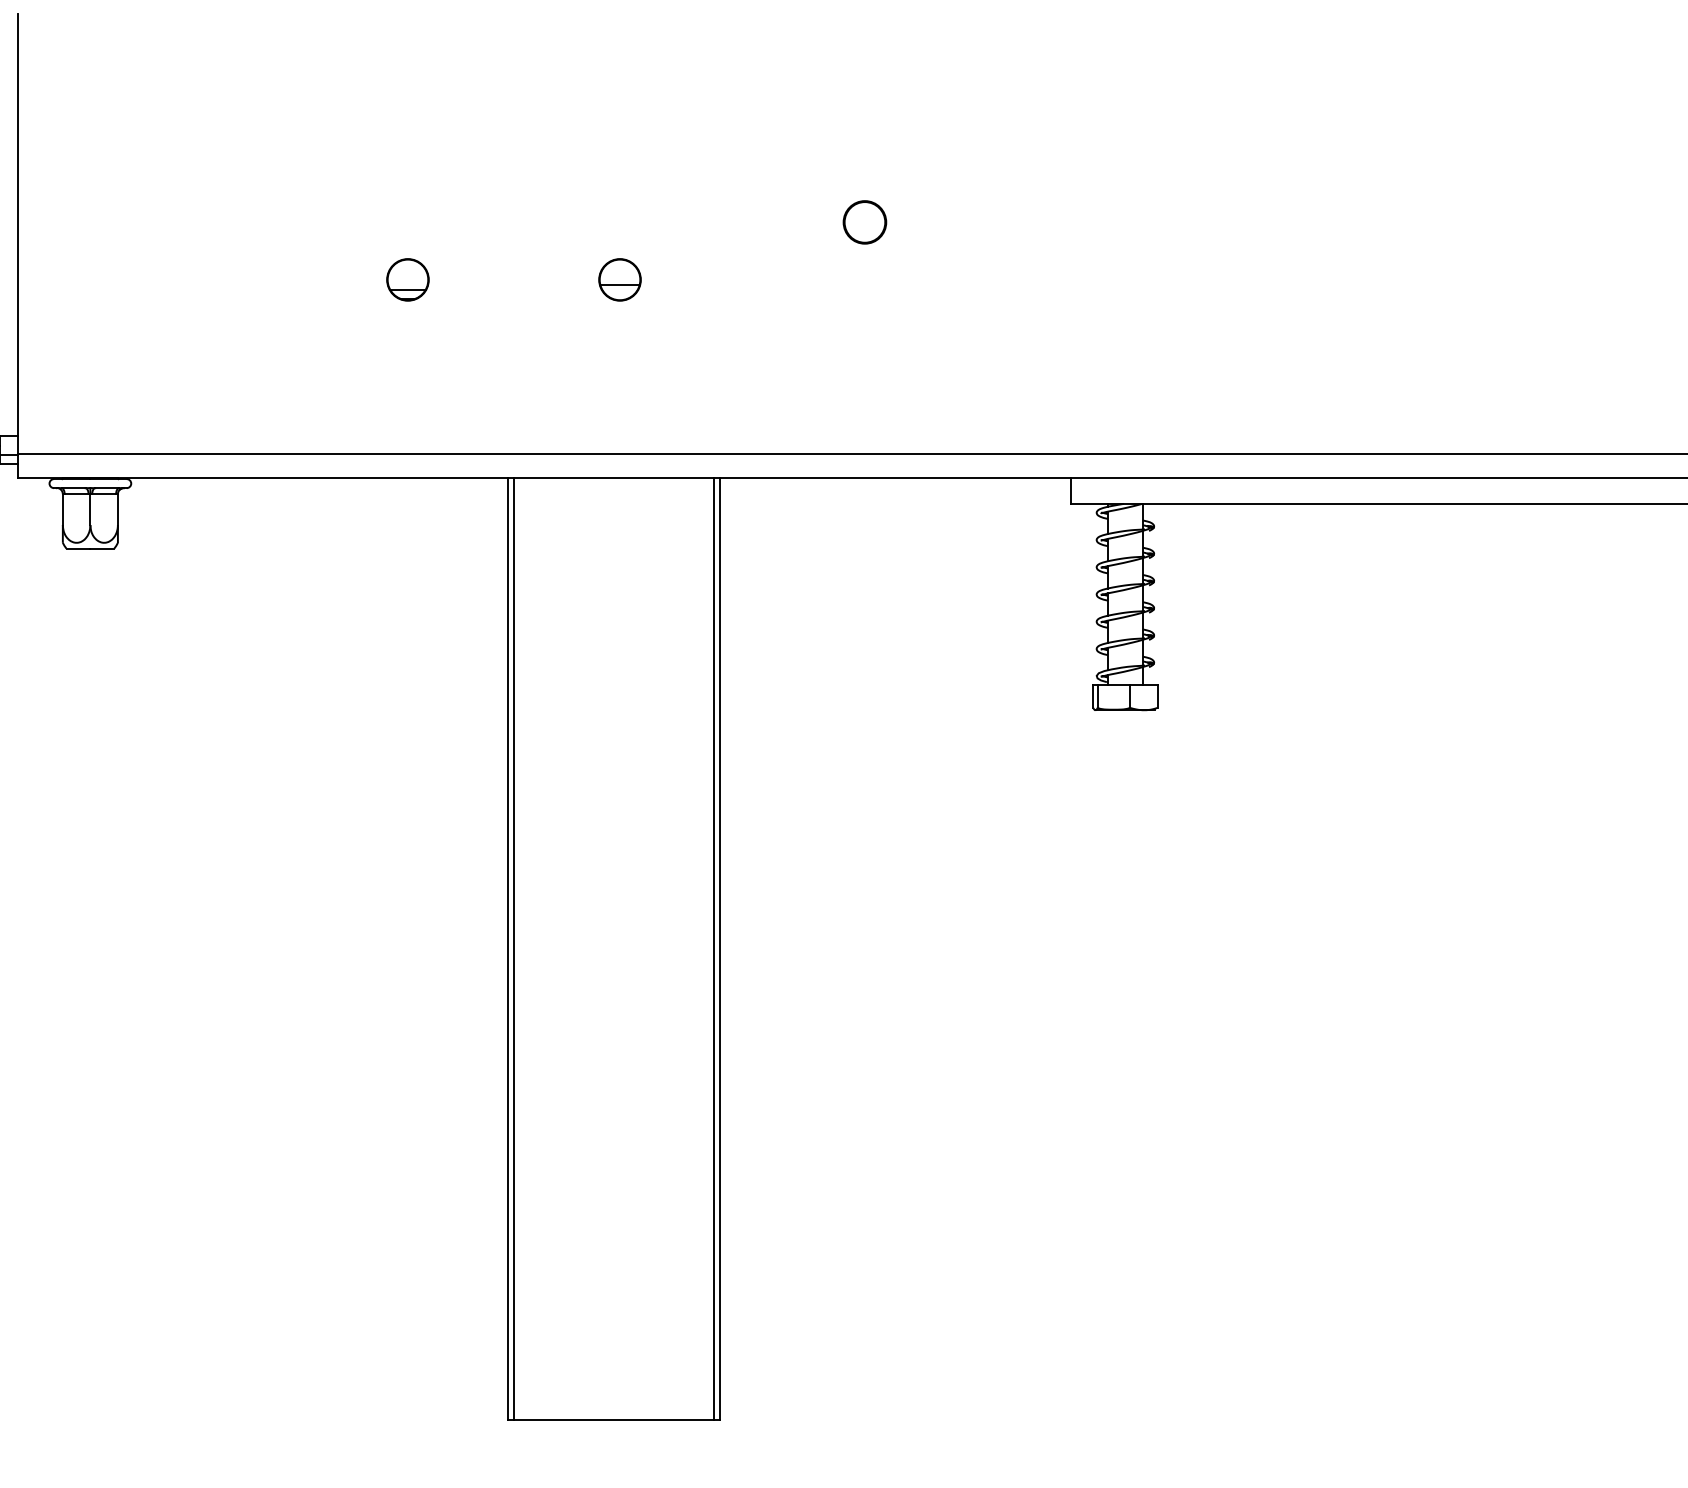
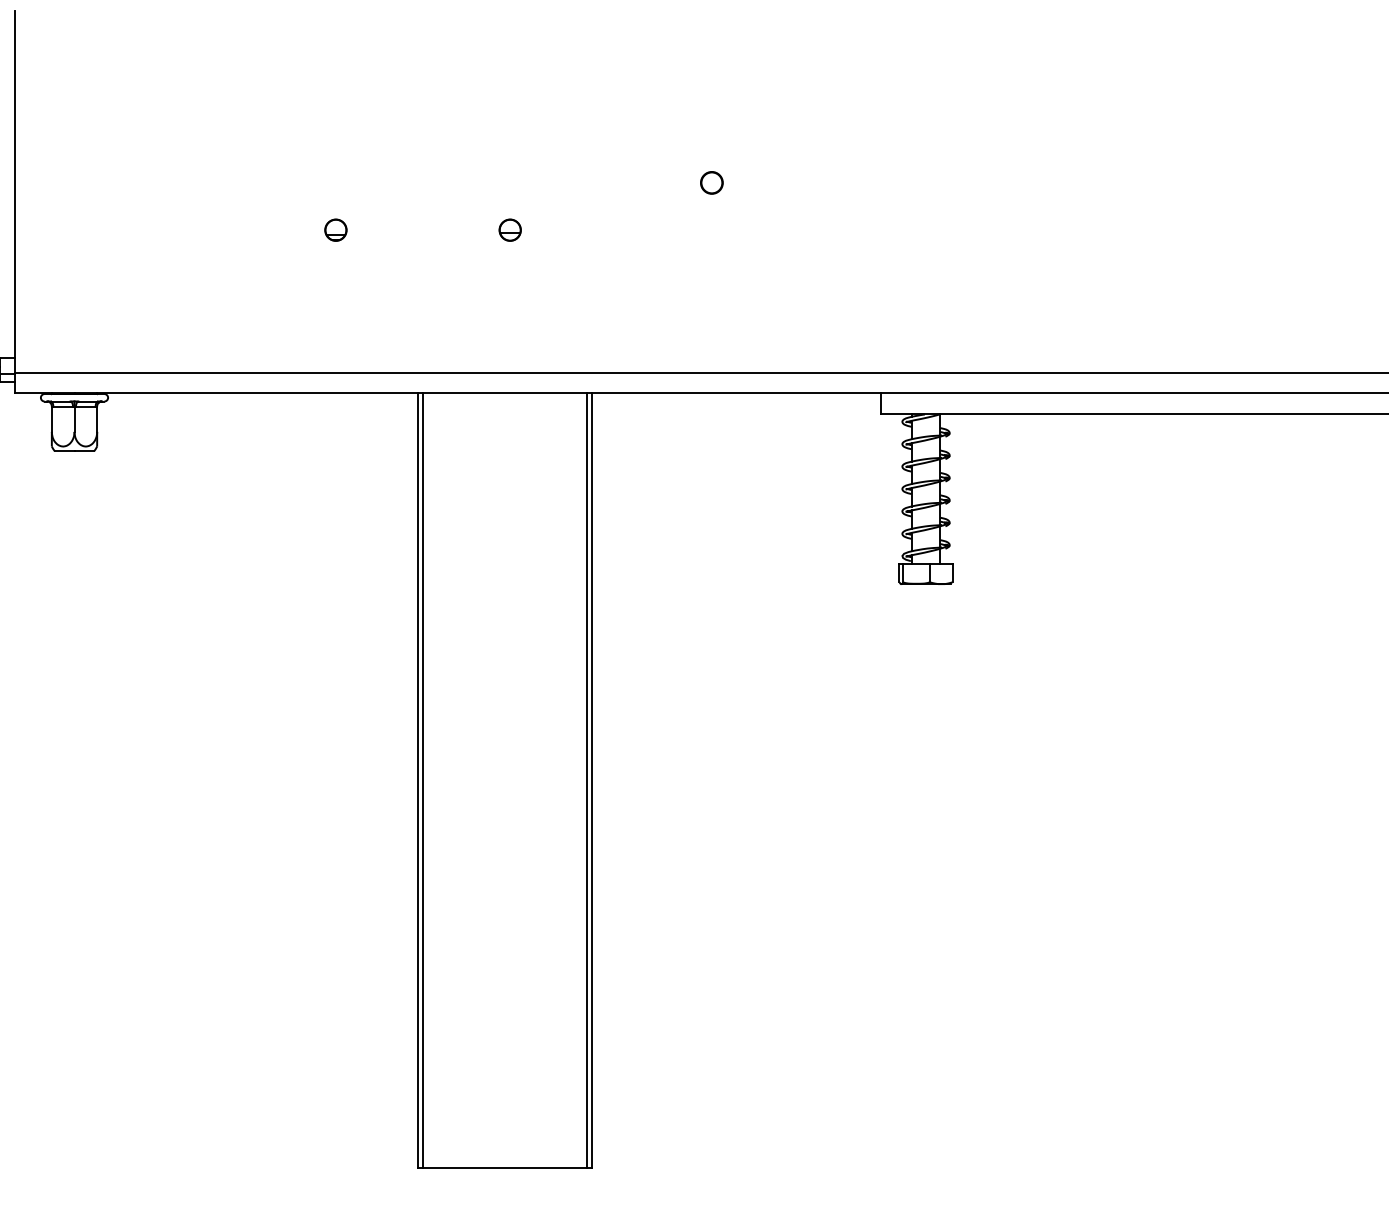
circle: (865, 222) -> (712, 182), size x0.62
part: (408, 279) -> (336, 229), size x0.62
part: (619, 279) -> (509, 229), size x0.62

